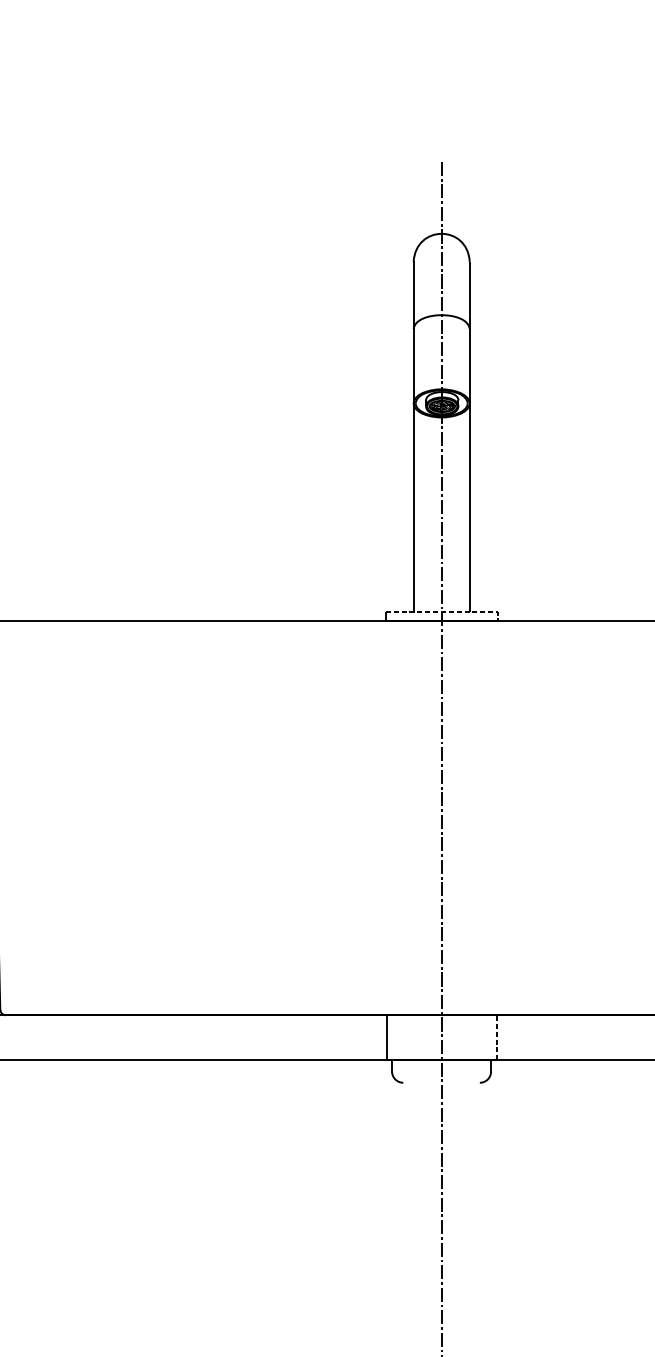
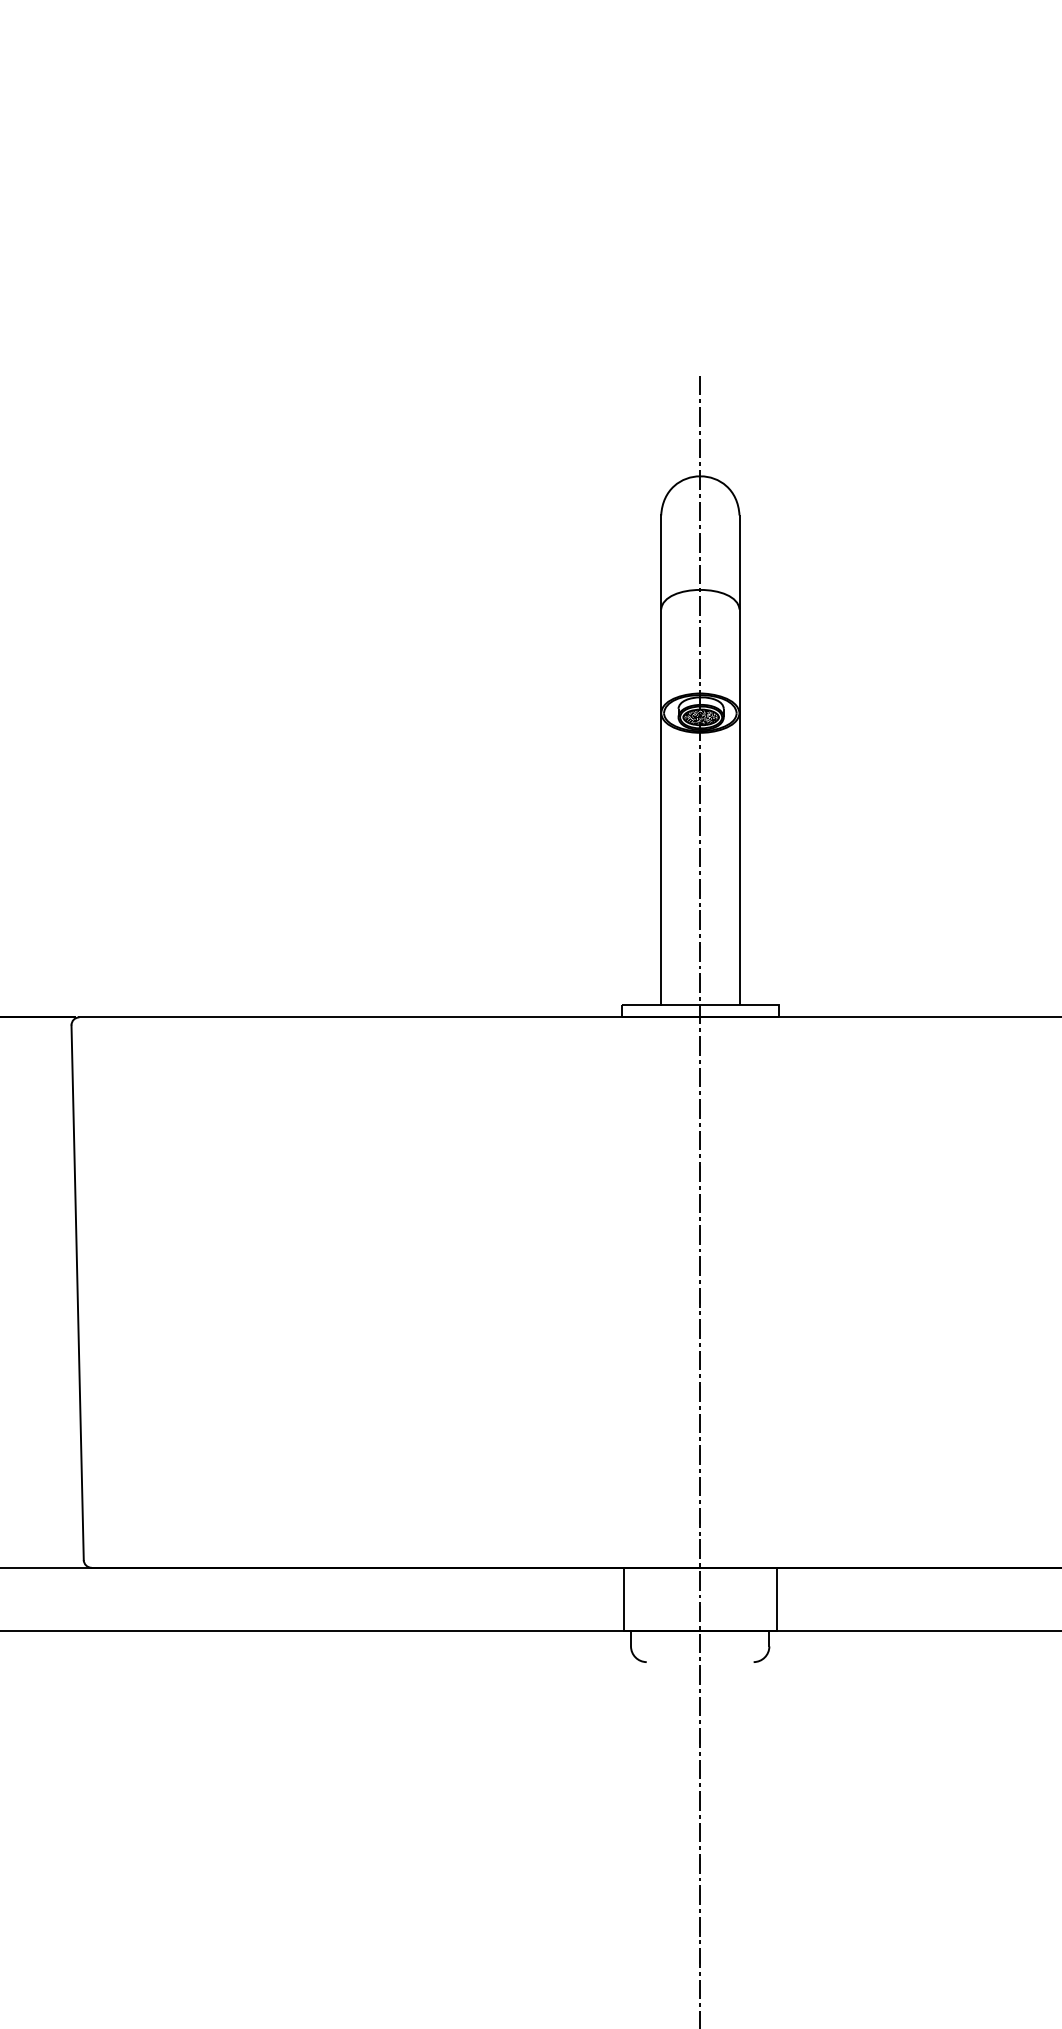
line: (446, 611) -> (707, 1004), dashed -> solid
line: (496, 1037) -> (777, 1598), dashed -> solid

